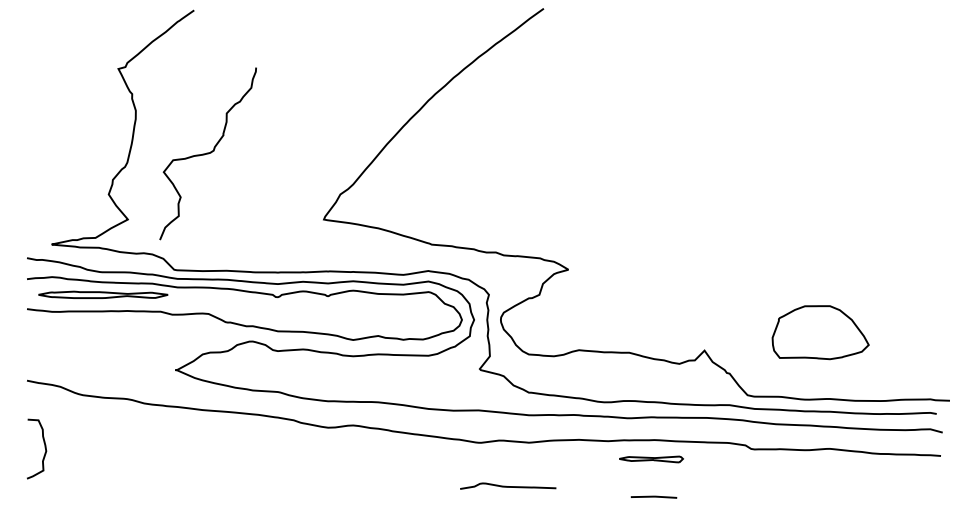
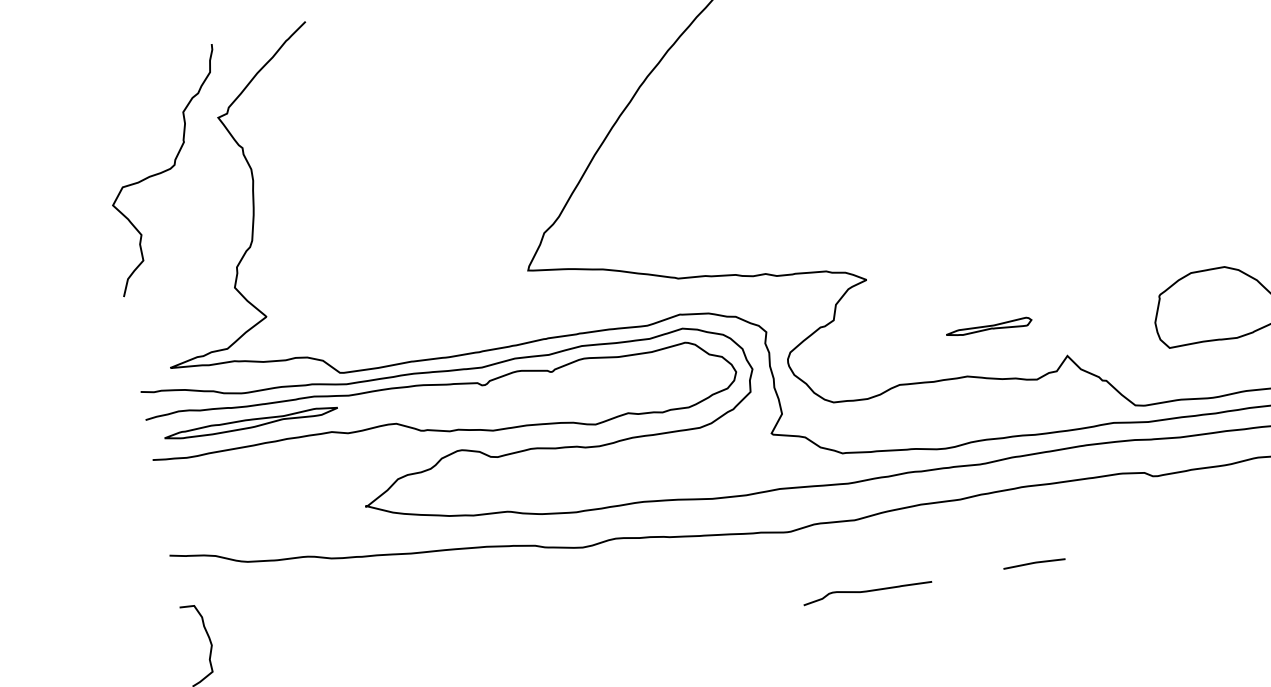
curve: (207, 153) -> (166, 170), moved
part: (651, 459) -> (989, 328), moved
curve: (508, 486) -> (867, 590), moved

